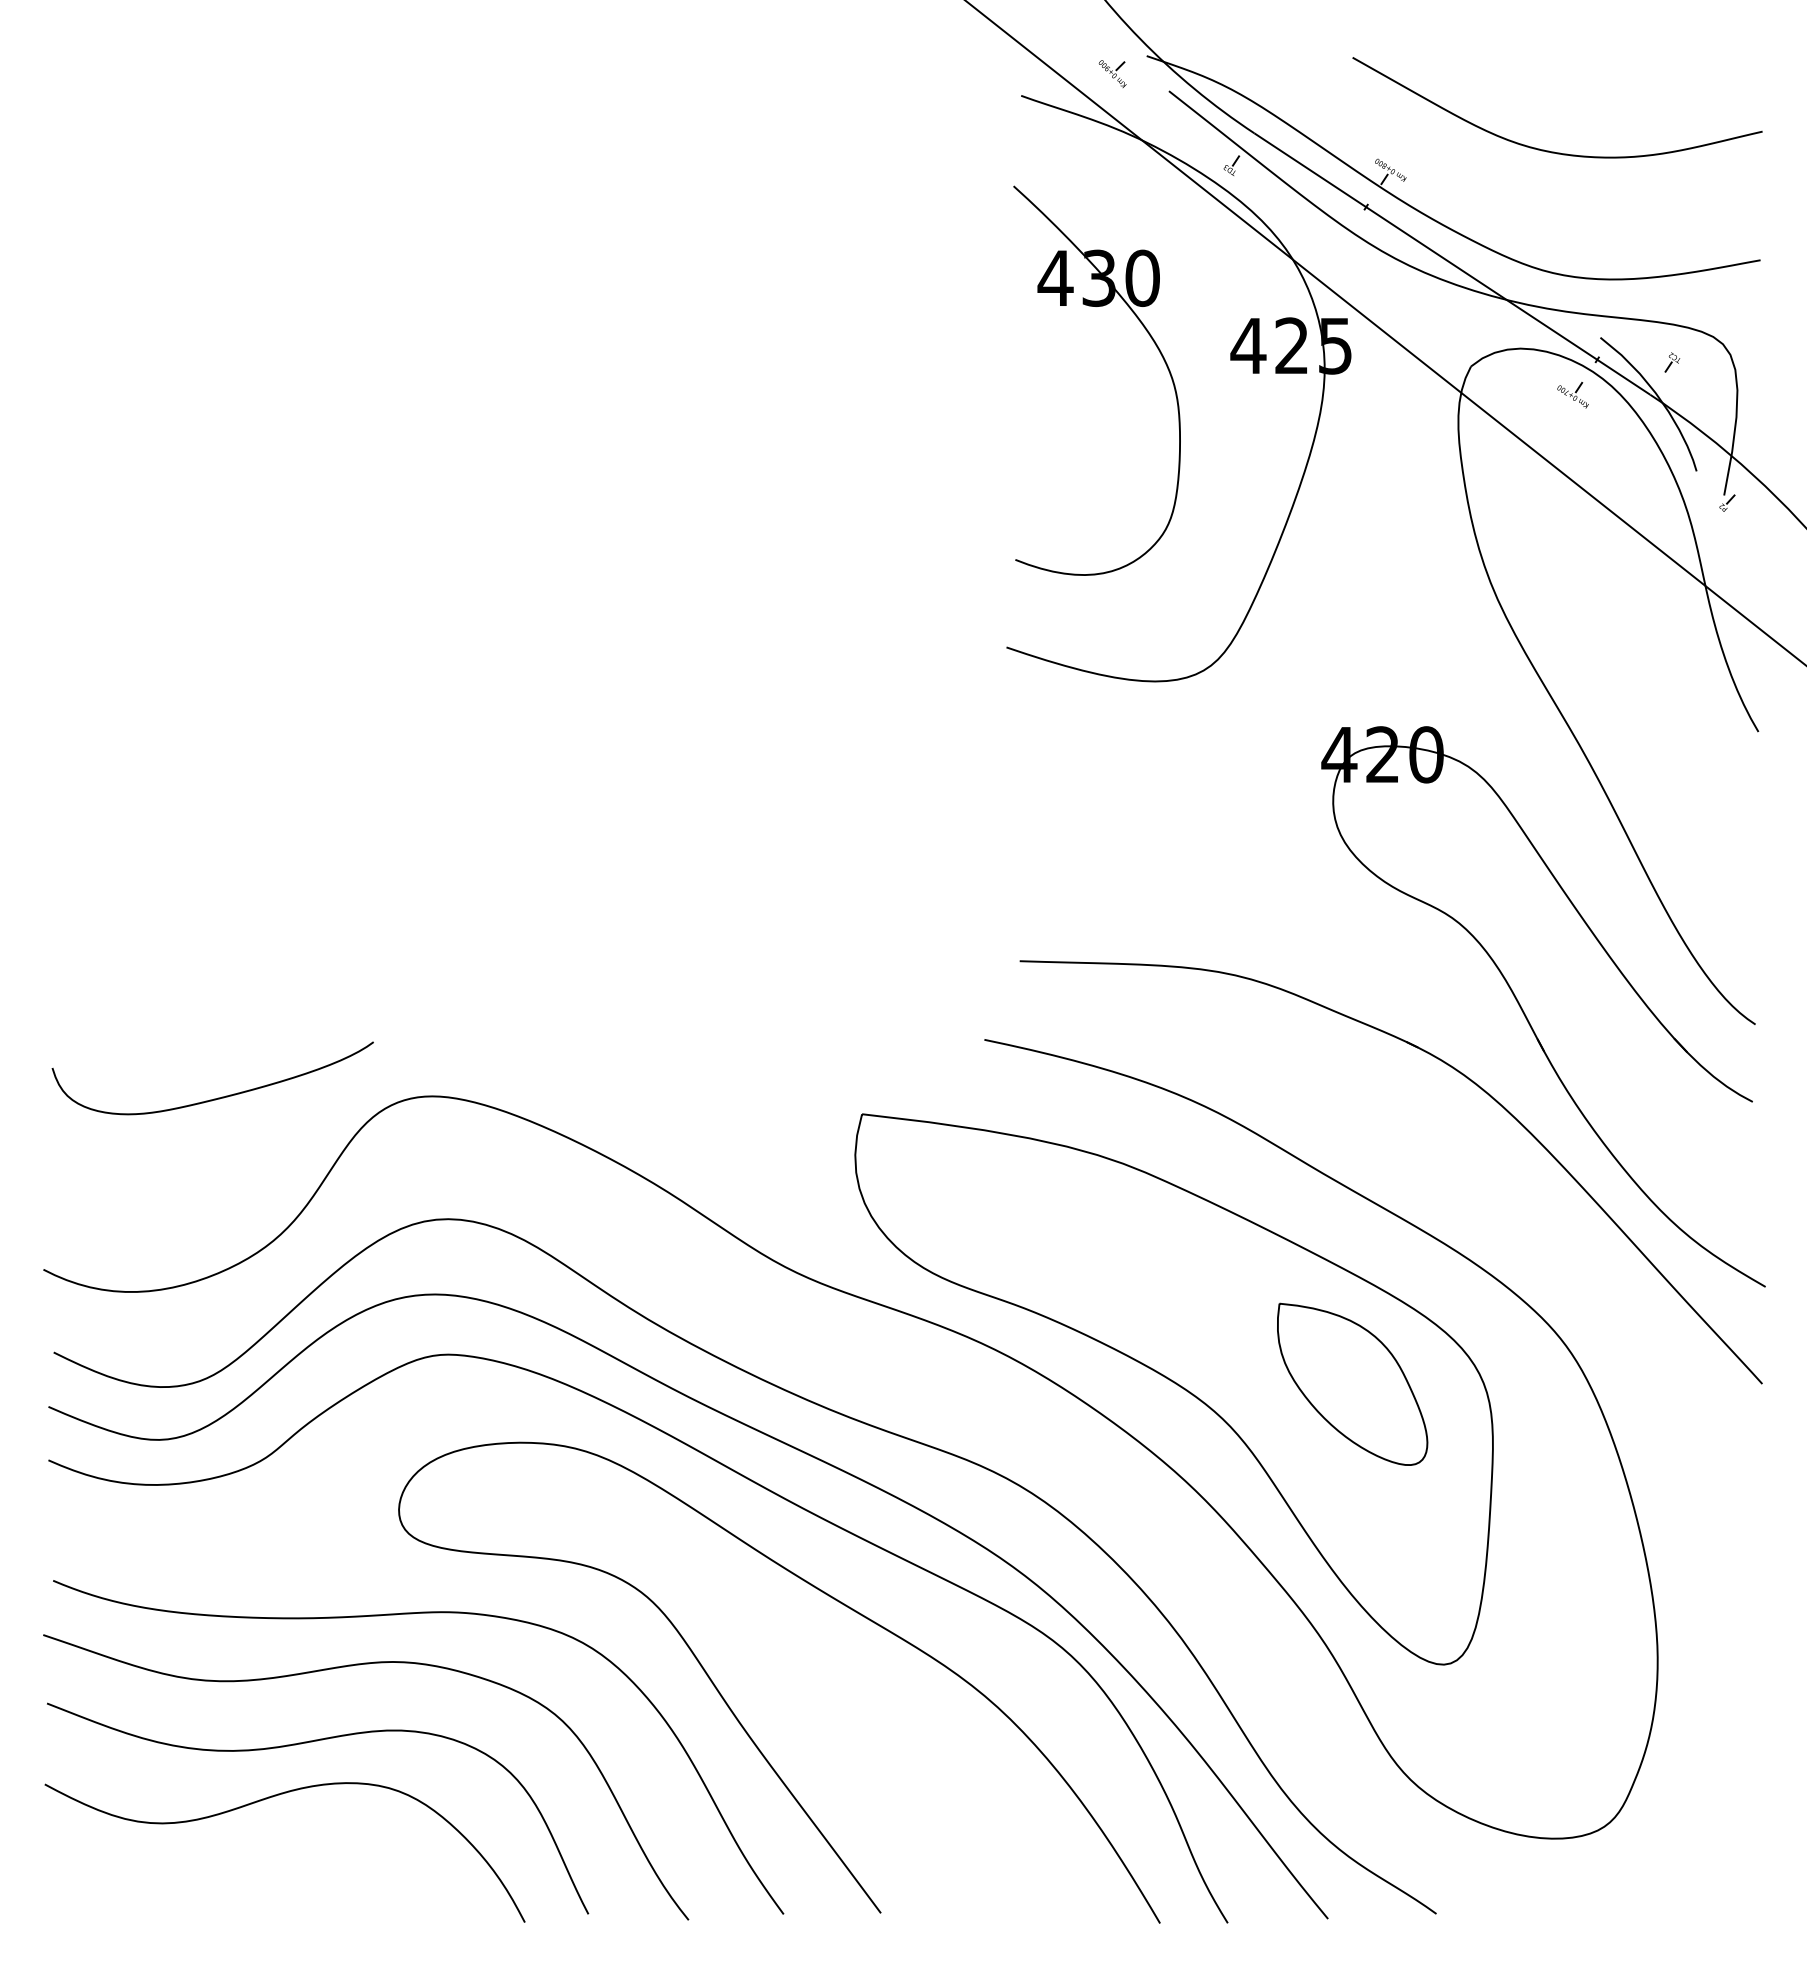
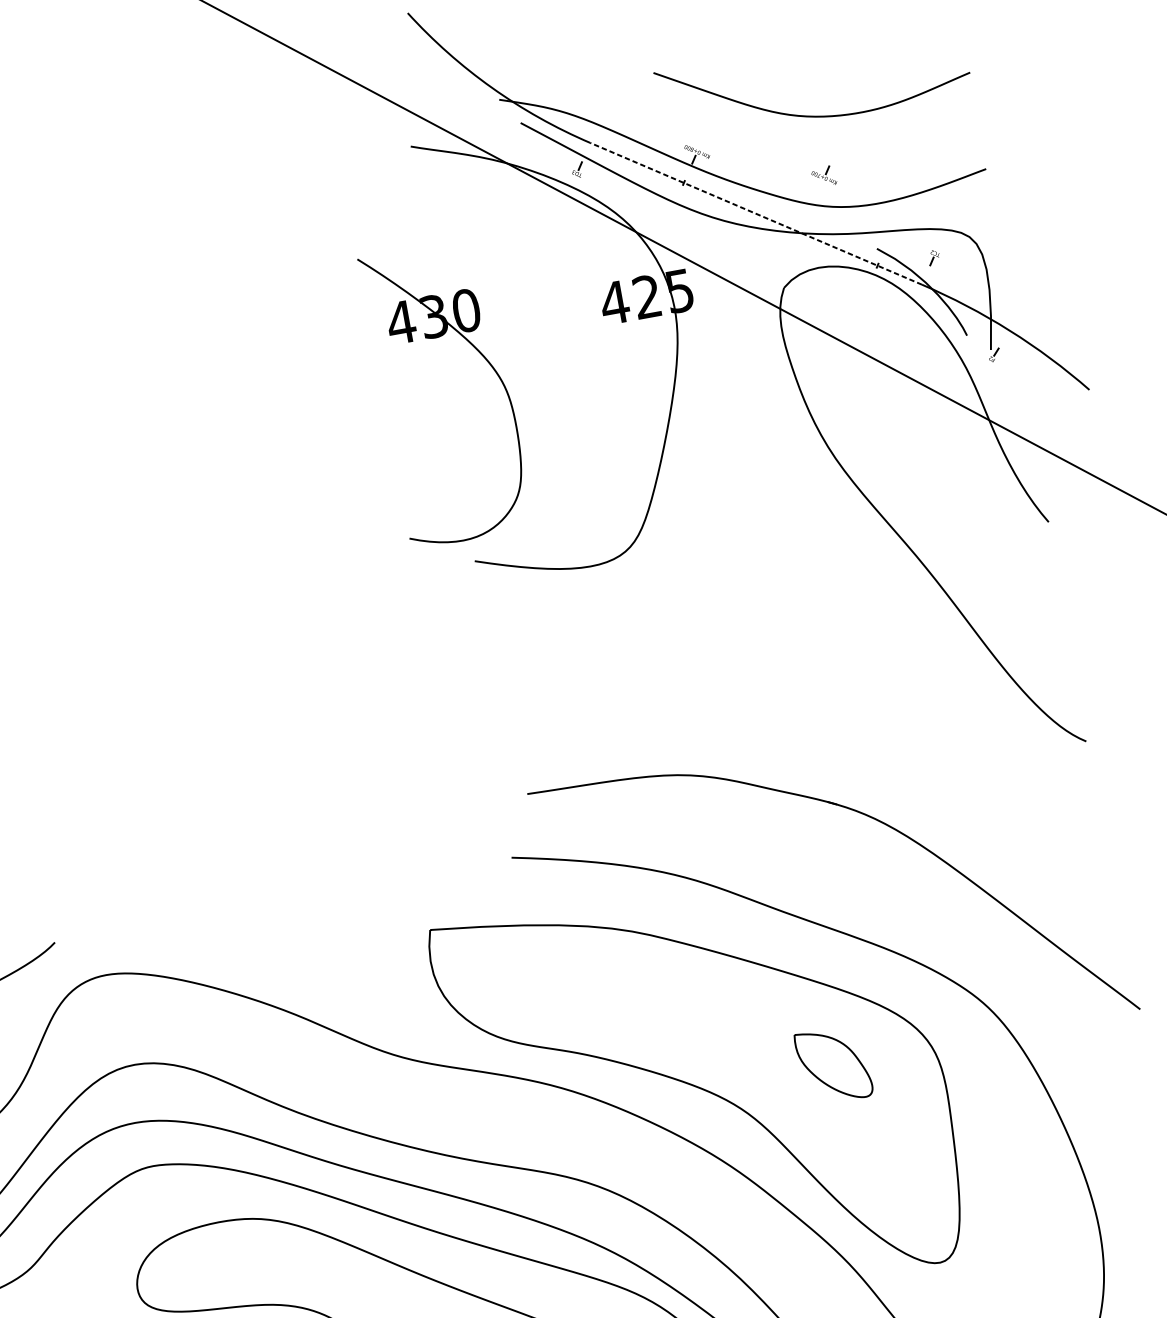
part: (1112, 73) -> (476, 117), removed
line: (1451, 263) -> (755, 213), solid -> dashed
part: (1156, 347) -> (486, 360), moved
part: (1572, 395) -> (823, 177), moved
part: (1526, 1015) -> (913, 765), removed
part: (1352, 1383) -> (833, 1064), size x0.6

